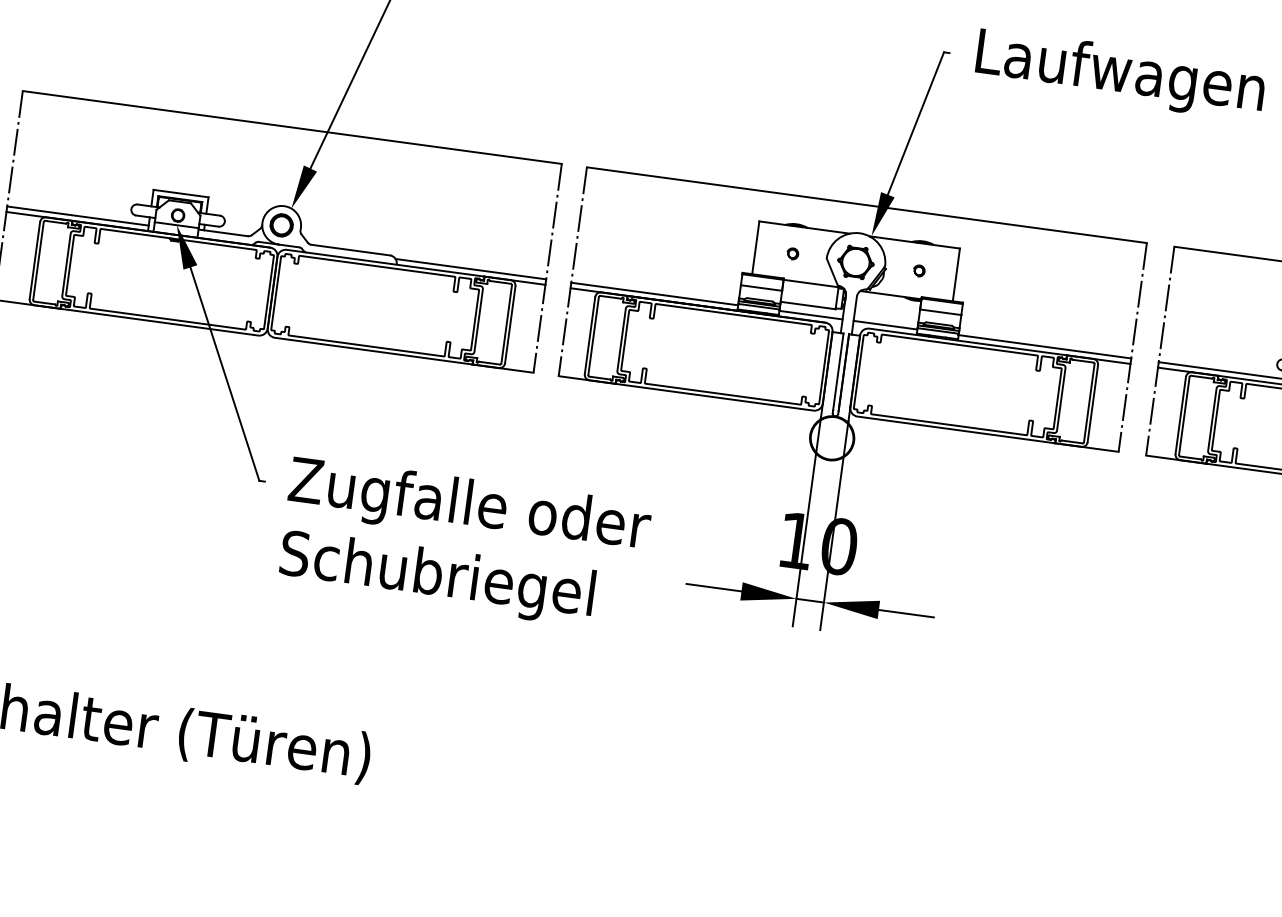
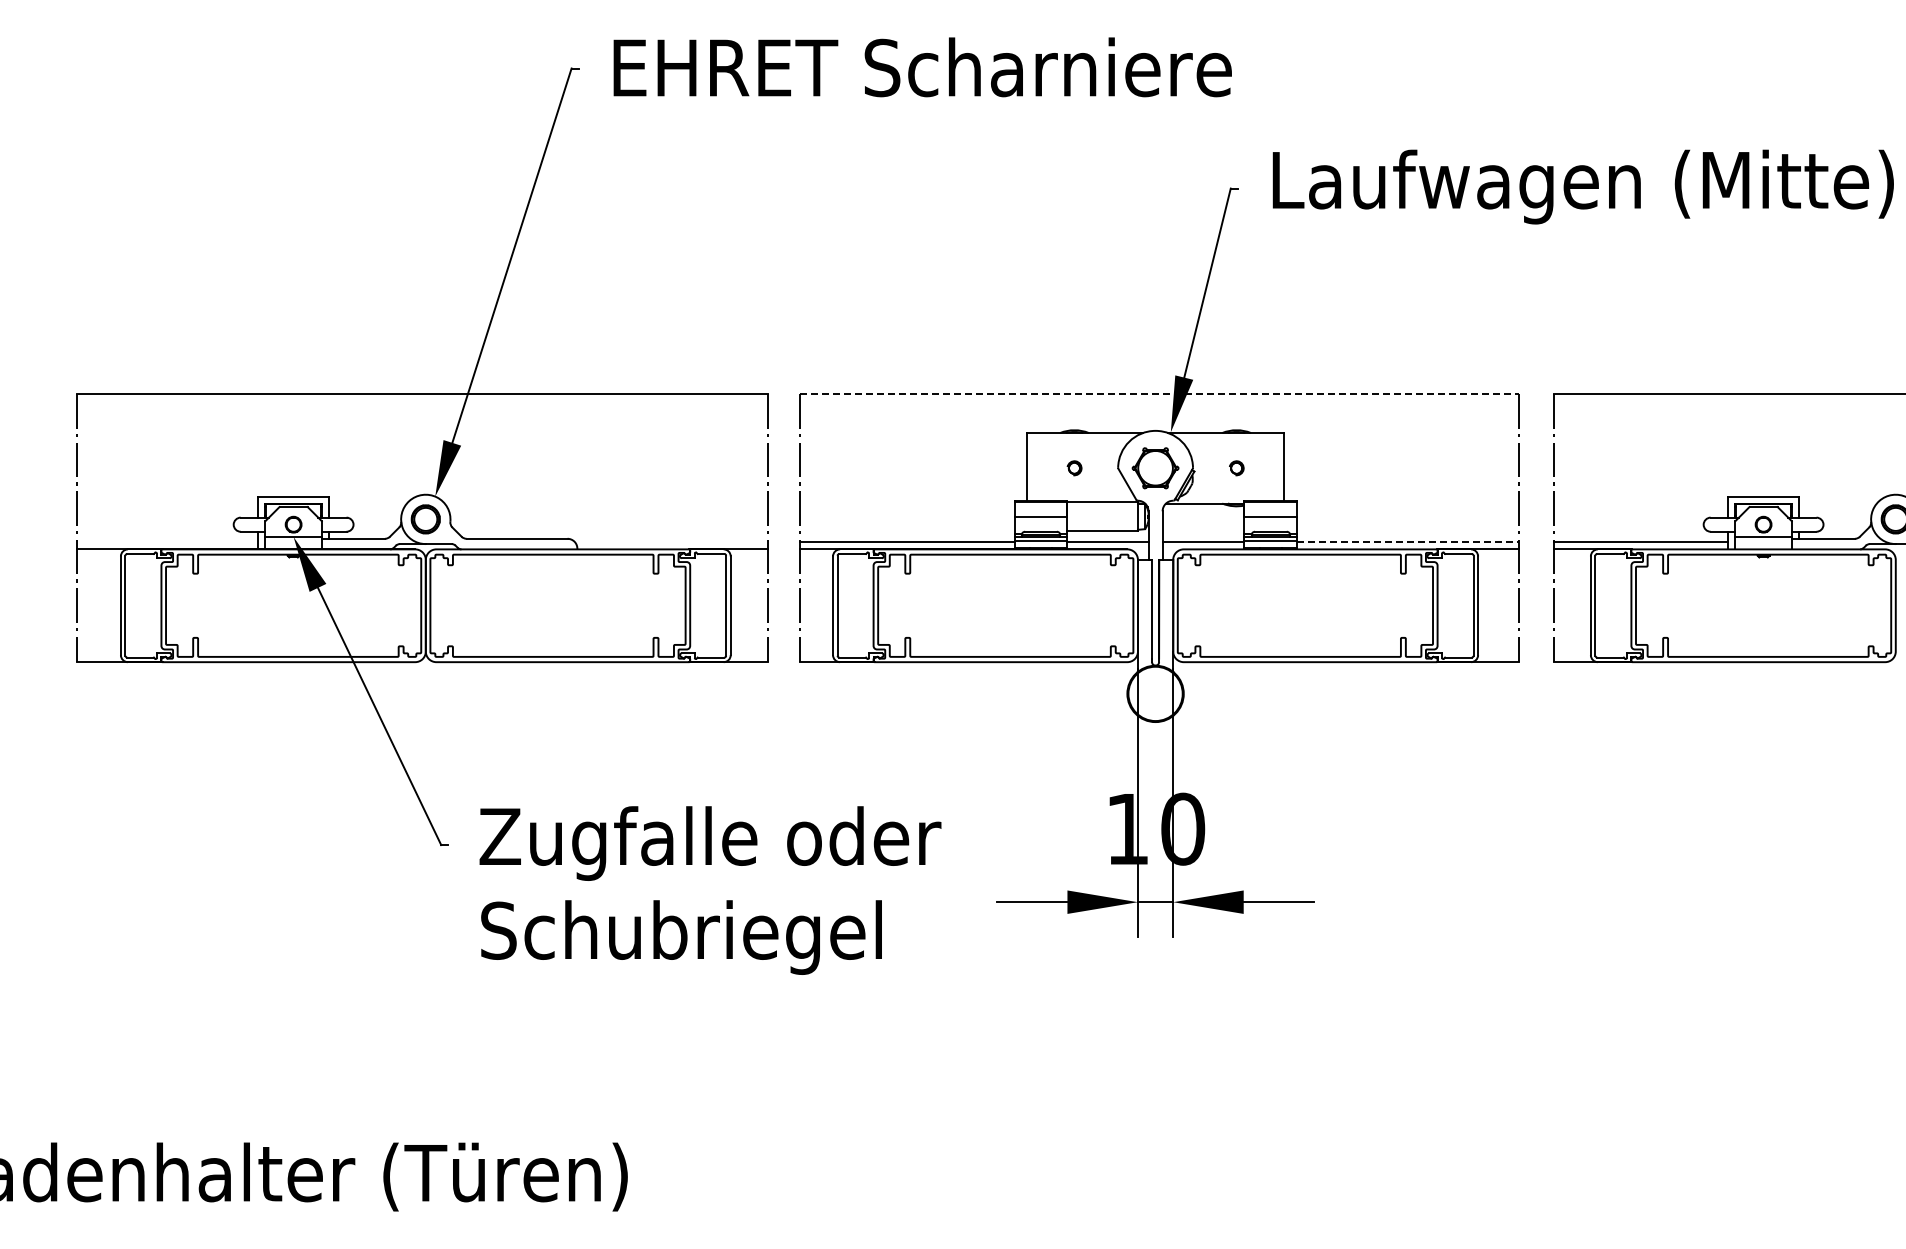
line: (867, 205) -> (1160, 394), solid -> dashed
line: (77, 216) -> (167, 542), removed
line: (470, 269) -> (671, 542), removed
line: (1045, 346) -> (1408, 542), solid -> dashed

